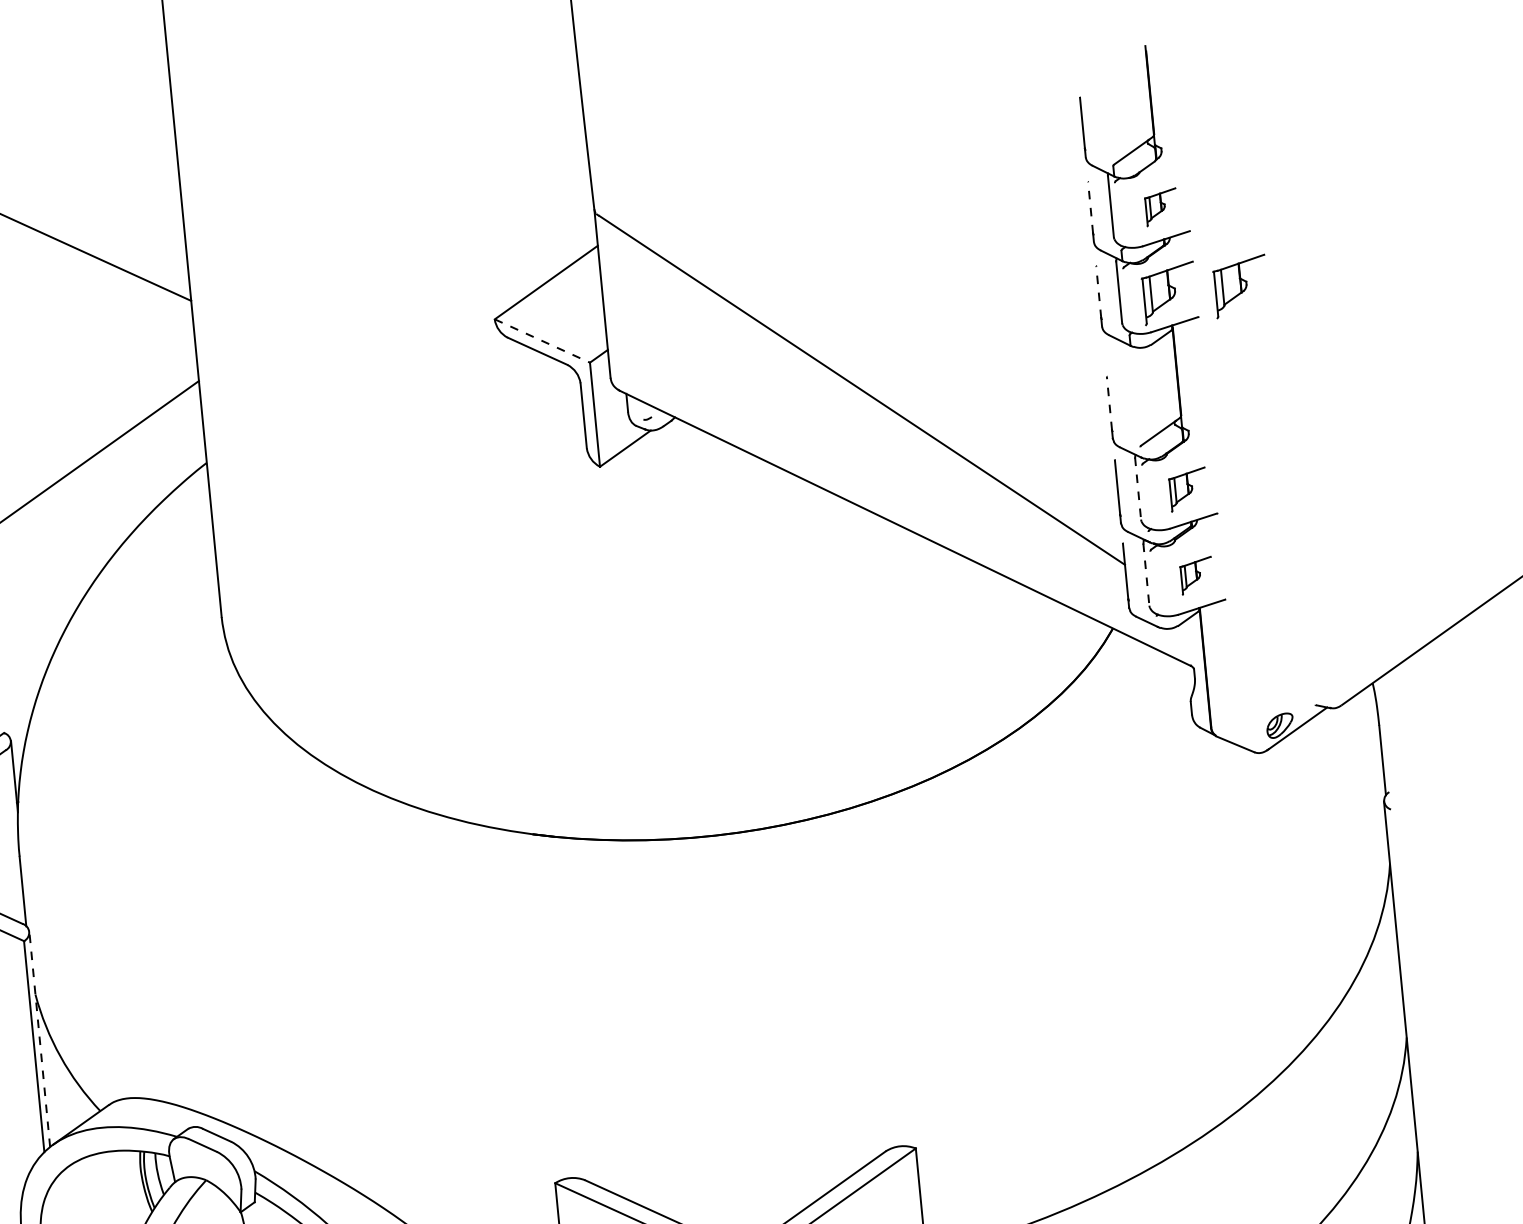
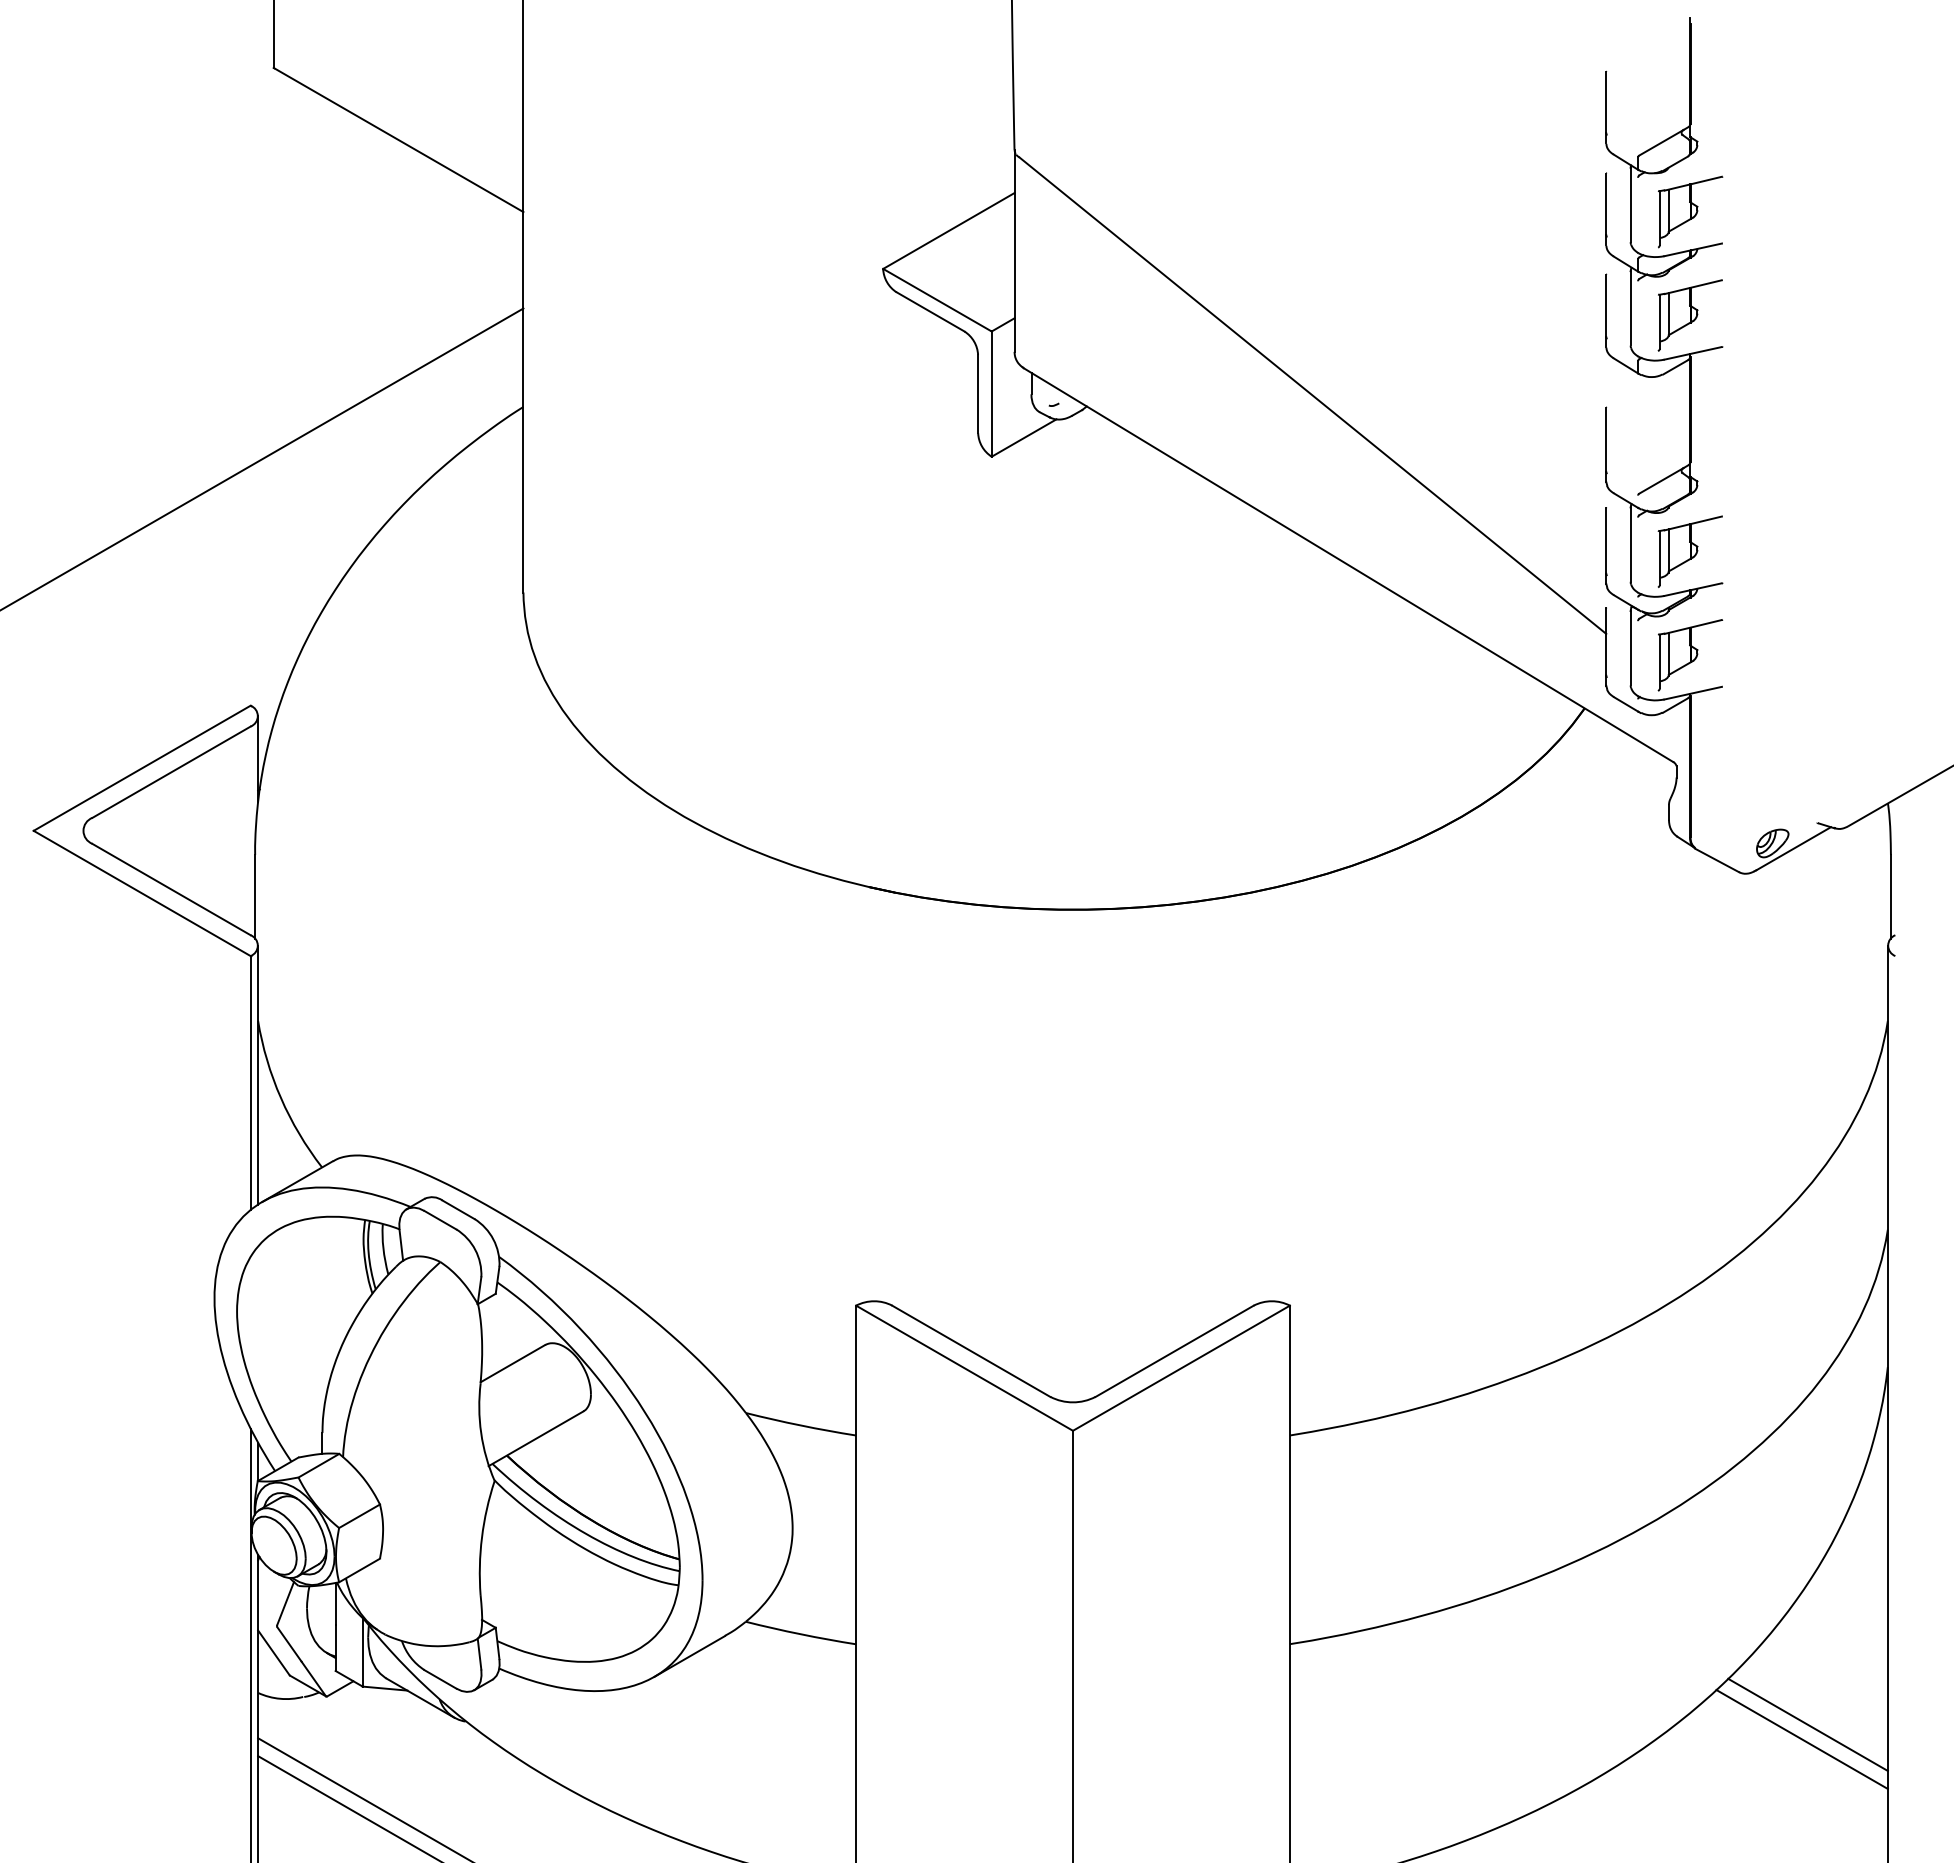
line: (1090, 207) -> (1606, 204), dashed -> solid
part: (1161, 207) -> (1690, 211), size x1.67
part: (1240, 286) -> (1775, 315), removed
line: (1098, 291) -> (1606, 305), dashed -> solid
line: (542, 341) -> (937, 300), dashed -> solid
line: (1109, 403) -> (1606, 439), dashed -> solid
line: (1137, 488) -> (1630, 544), dashed -> solid
part: (1187, 489) -> (1689, 551), size x1.43
line: (1146, 575) -> (1630, 648), dashed -> solid
part: (1196, 576) -> (1690, 655), size x1.67
line: (40, 1038) -> (258, 1074), dashed -> solid

